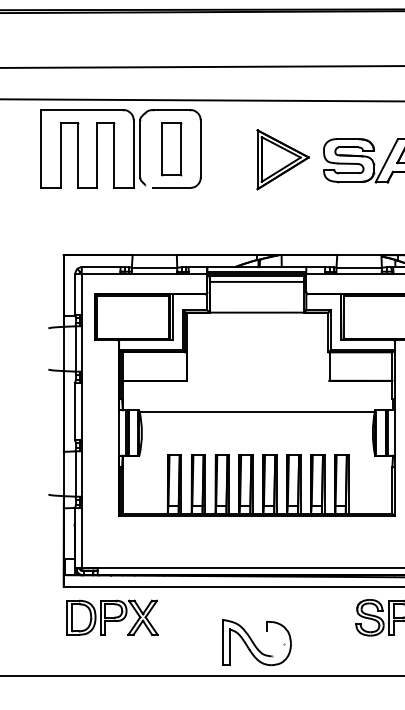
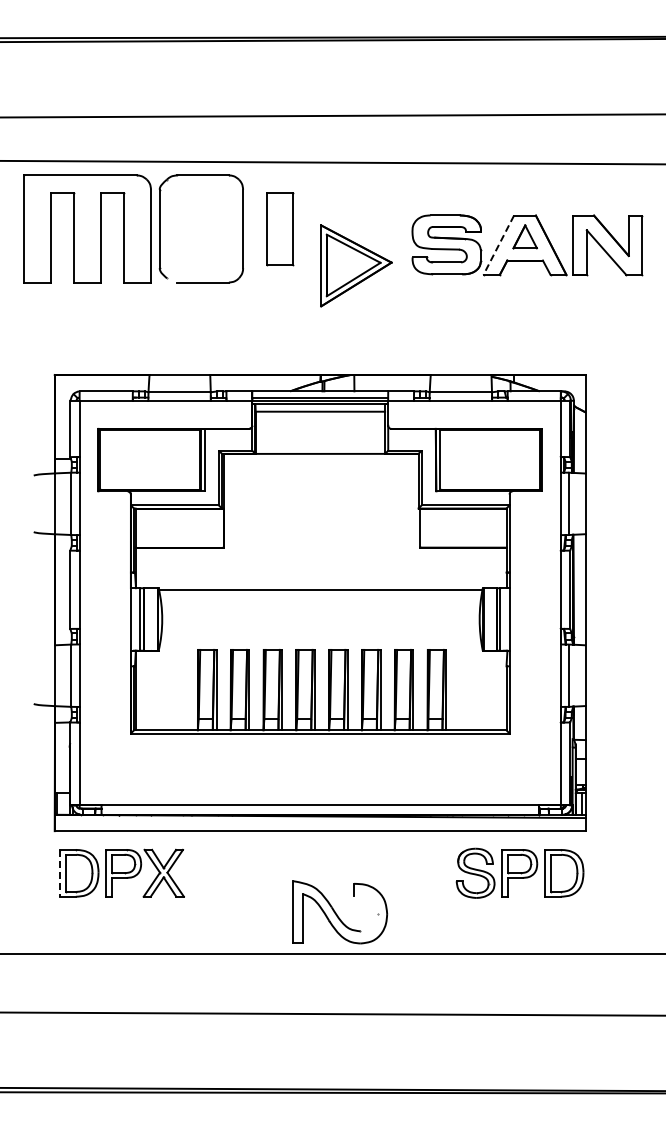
part: (171, 149) -> (280, 229), moved
part: (283, 159) -> (356, 265), moved
line: (386, 160) -> (498, 245), solid -> dashed
line: (67, 617) -> (59, 873), solid -> dashed
part: (257, 642) -> (340, 912), moved

